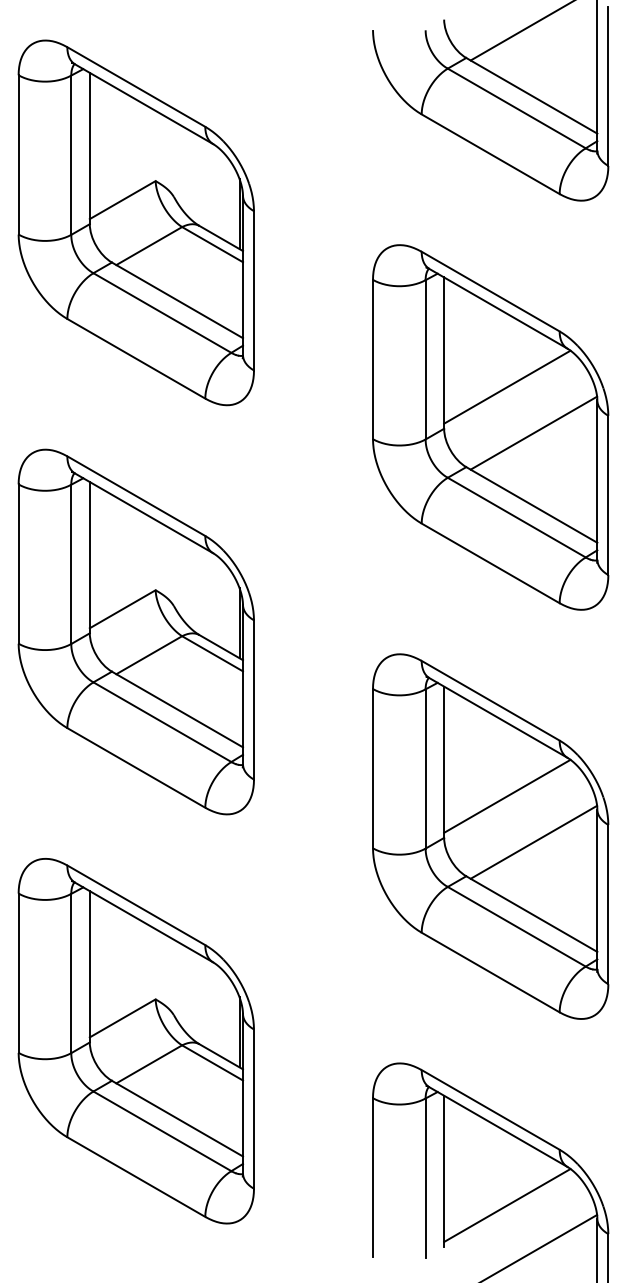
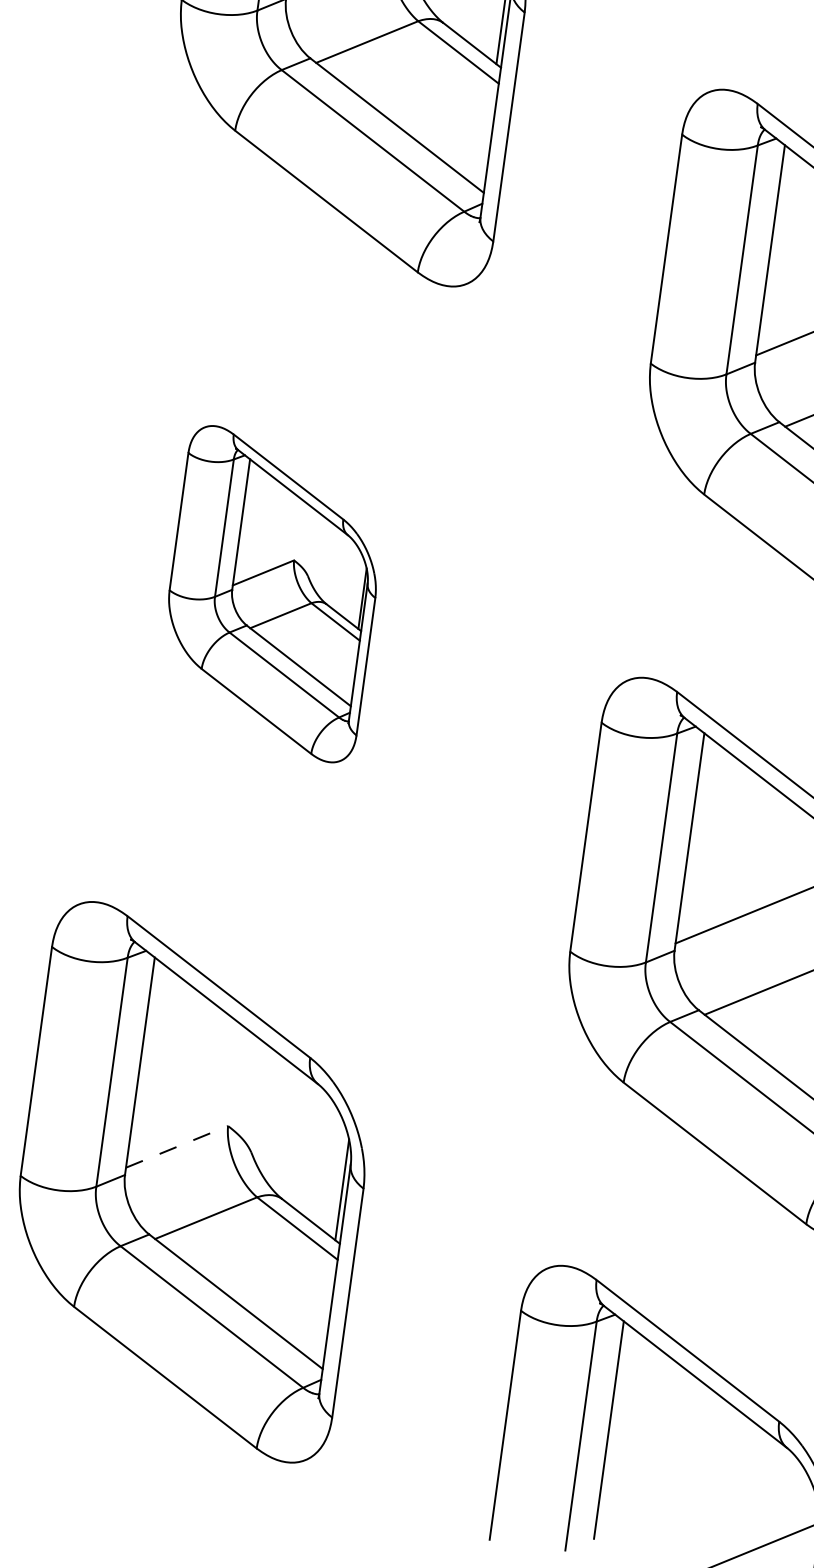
part: (135, 631) -> (271, 593), size x0.6
line: (122, 1018) -> (176, 1146), solid -> dashed
line: (507, 1205) -> (693, 1491), removed

